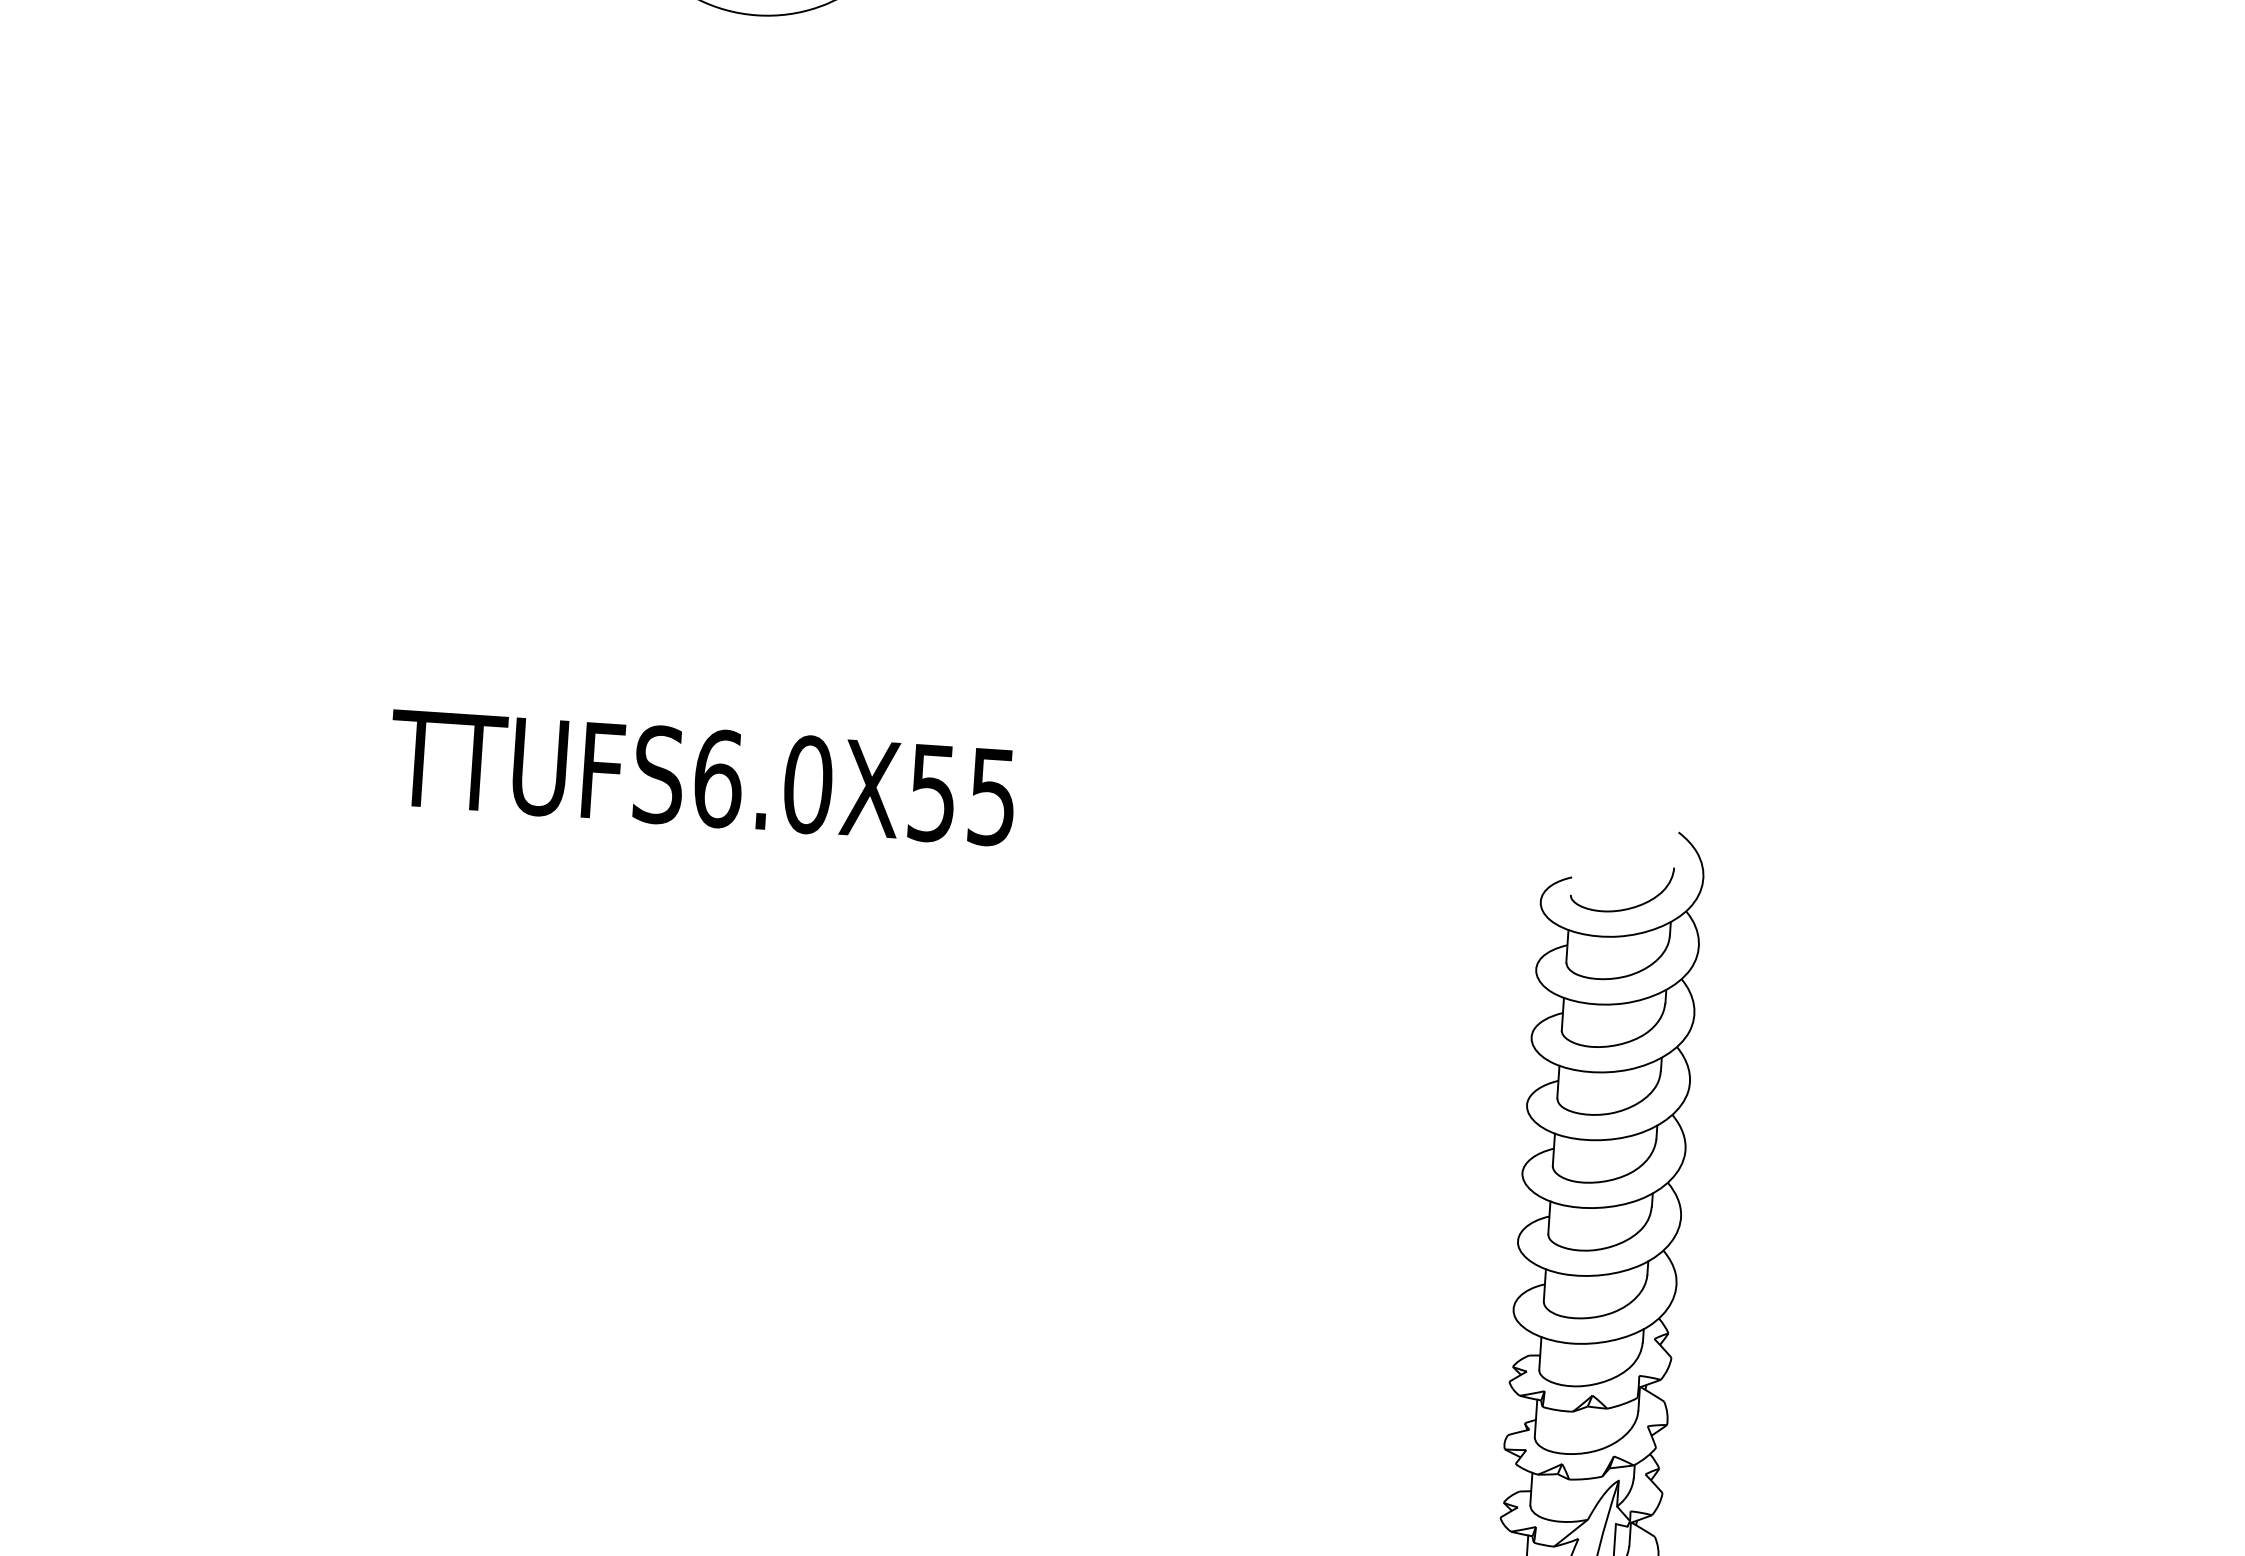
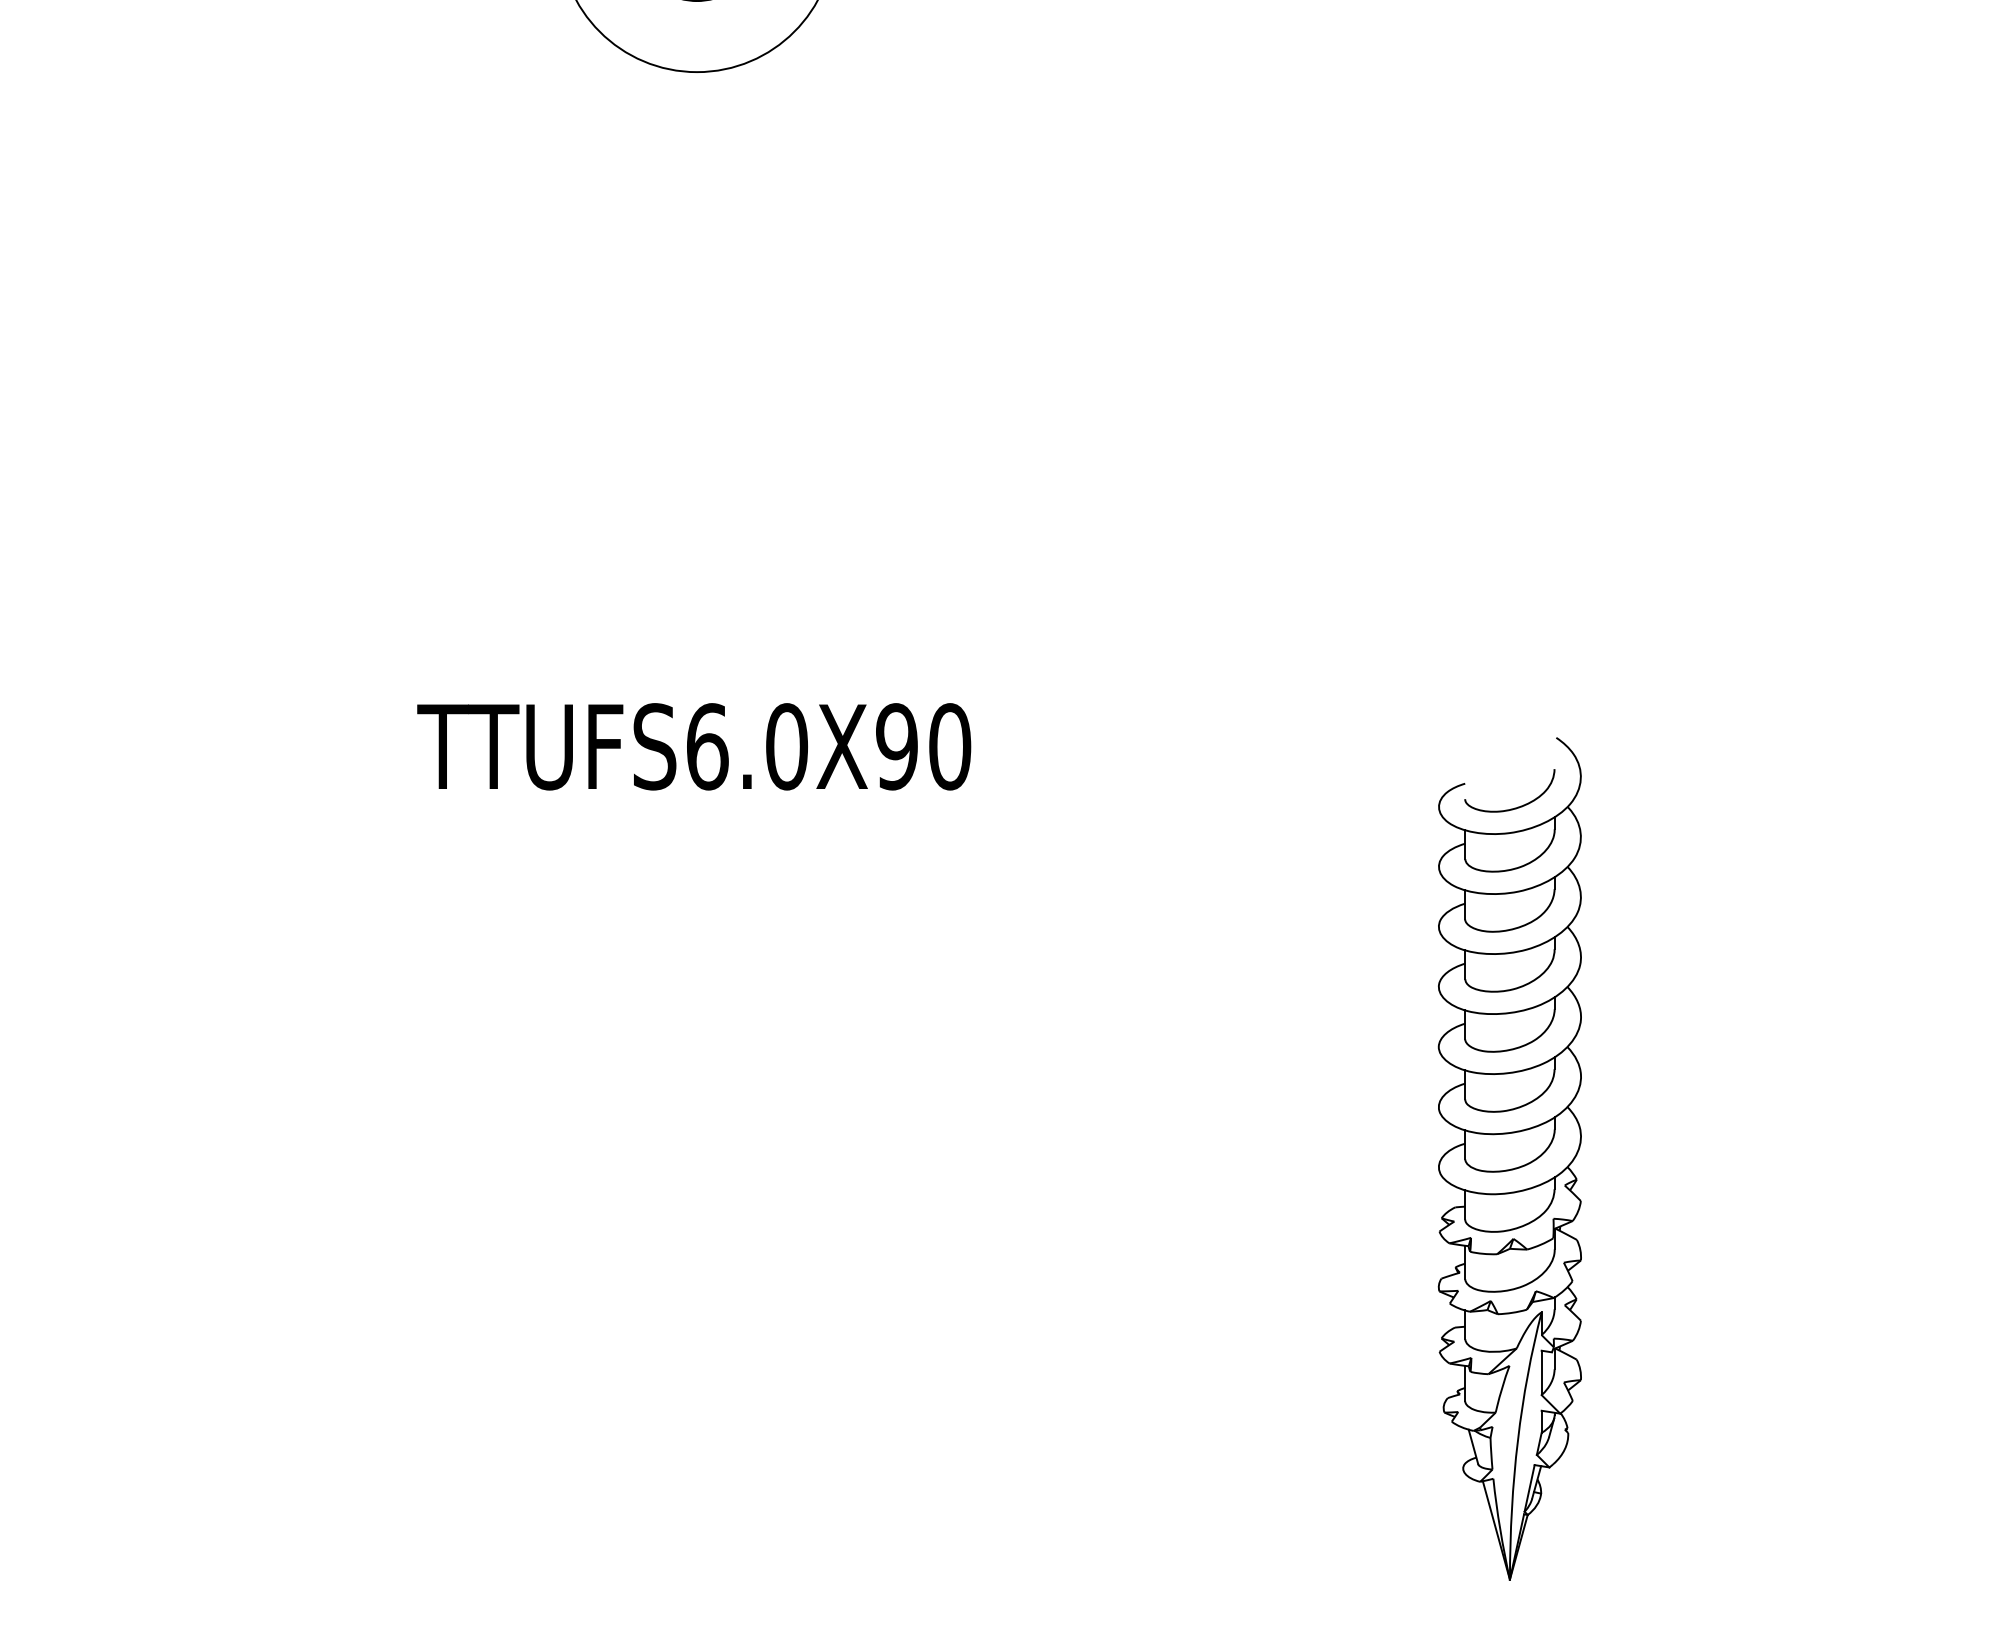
text: (962, 794) -> (923, 746), TTUFS6.0X55 -> TTUFS6.0X90

